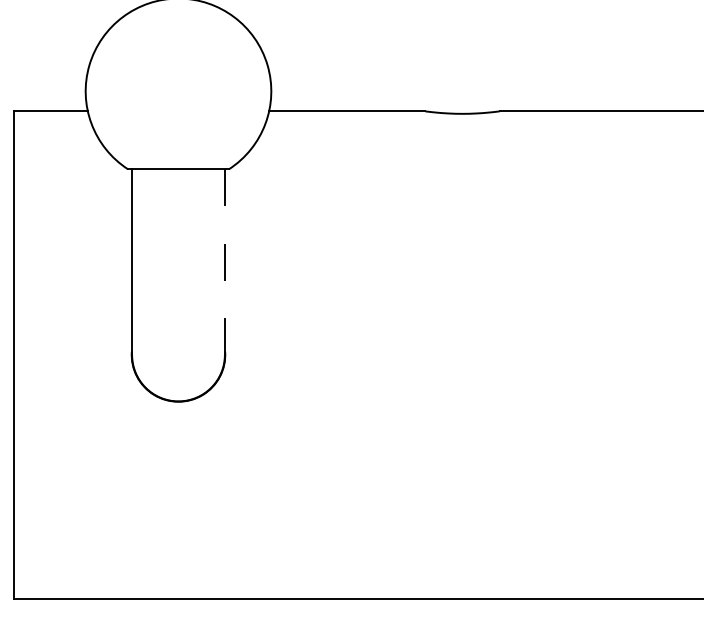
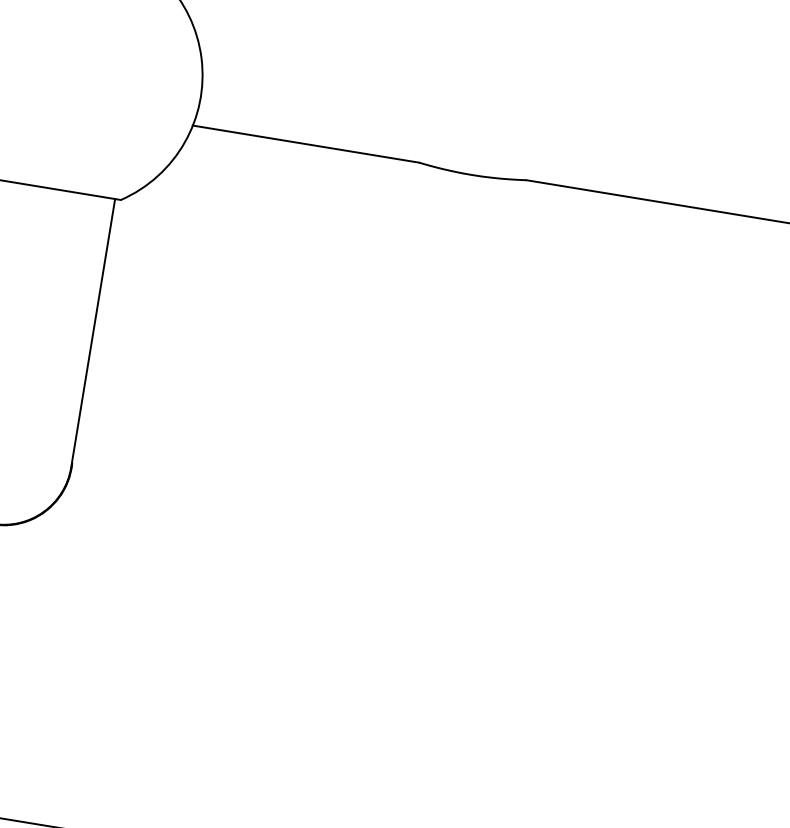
line: (224, 262) -> (92, 333), dashed -> solid

